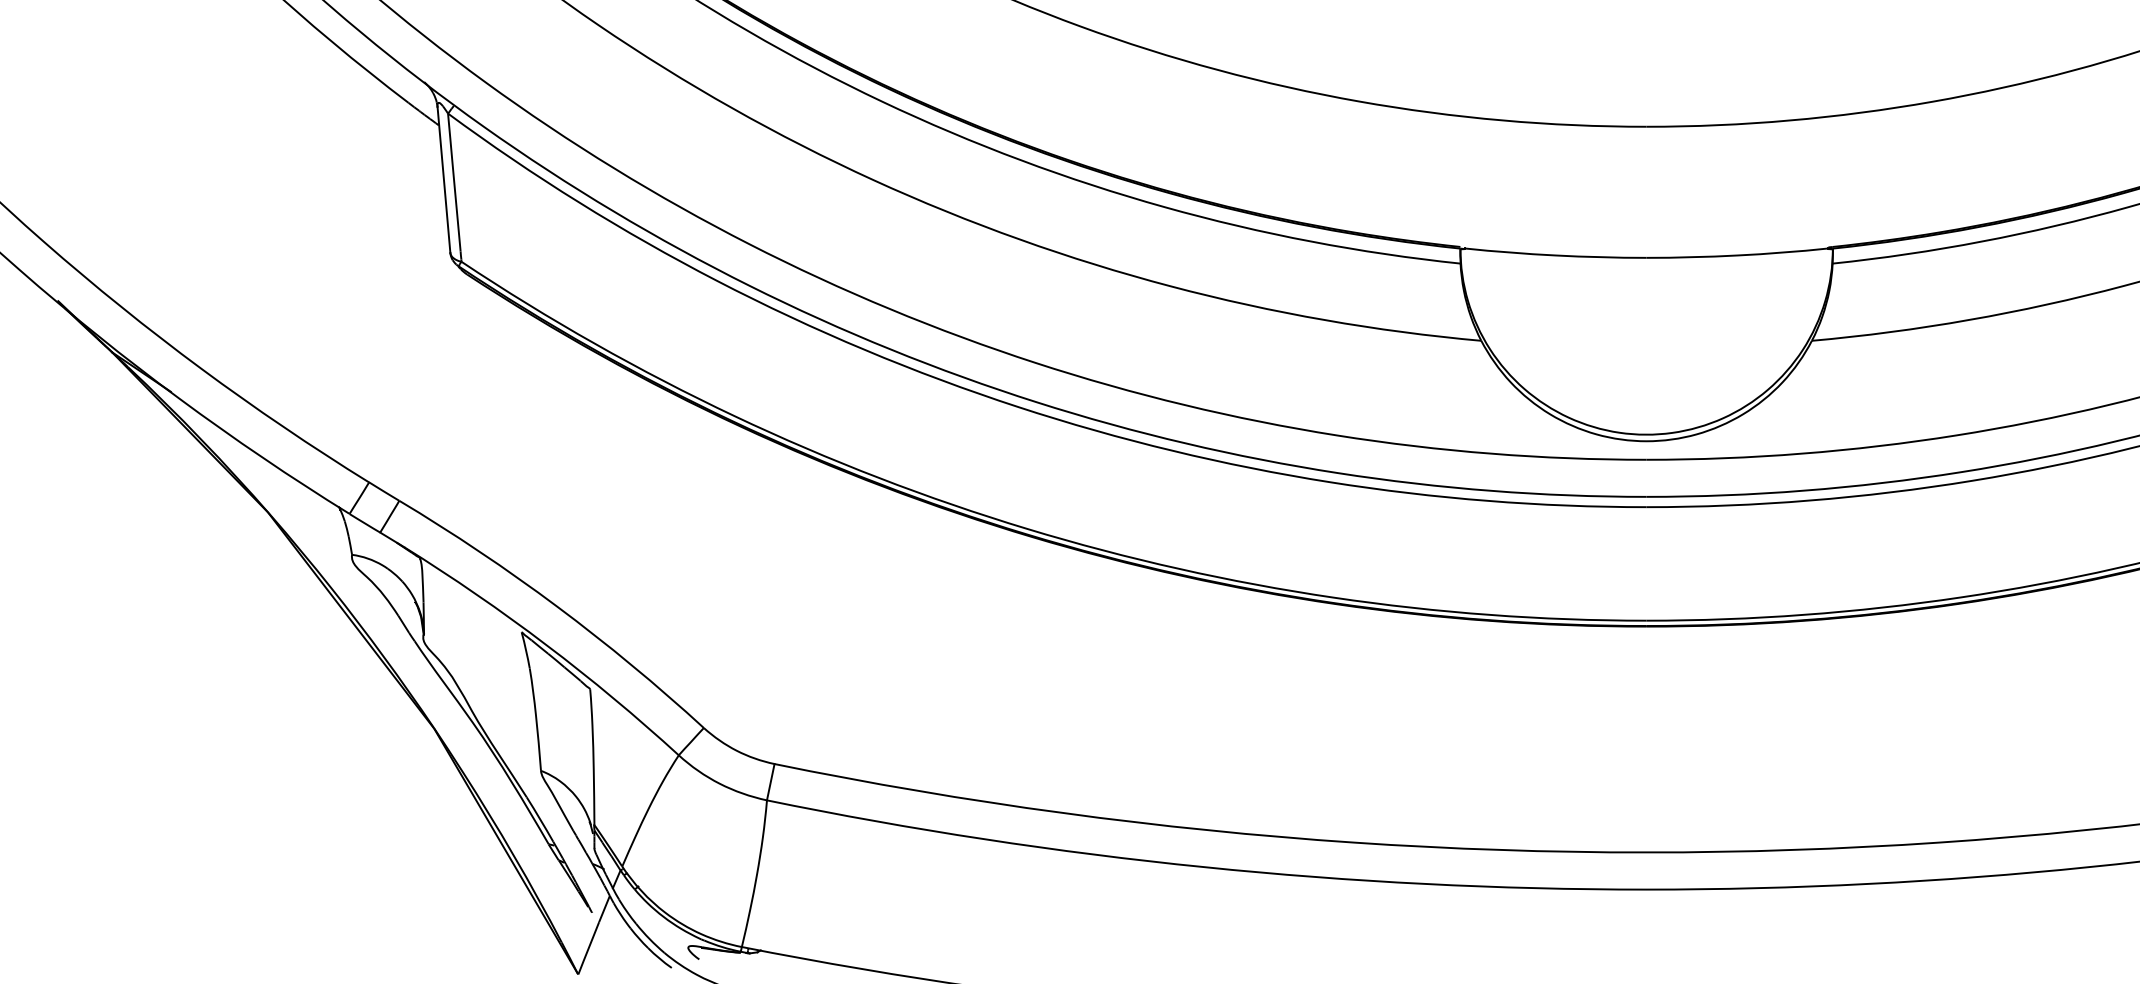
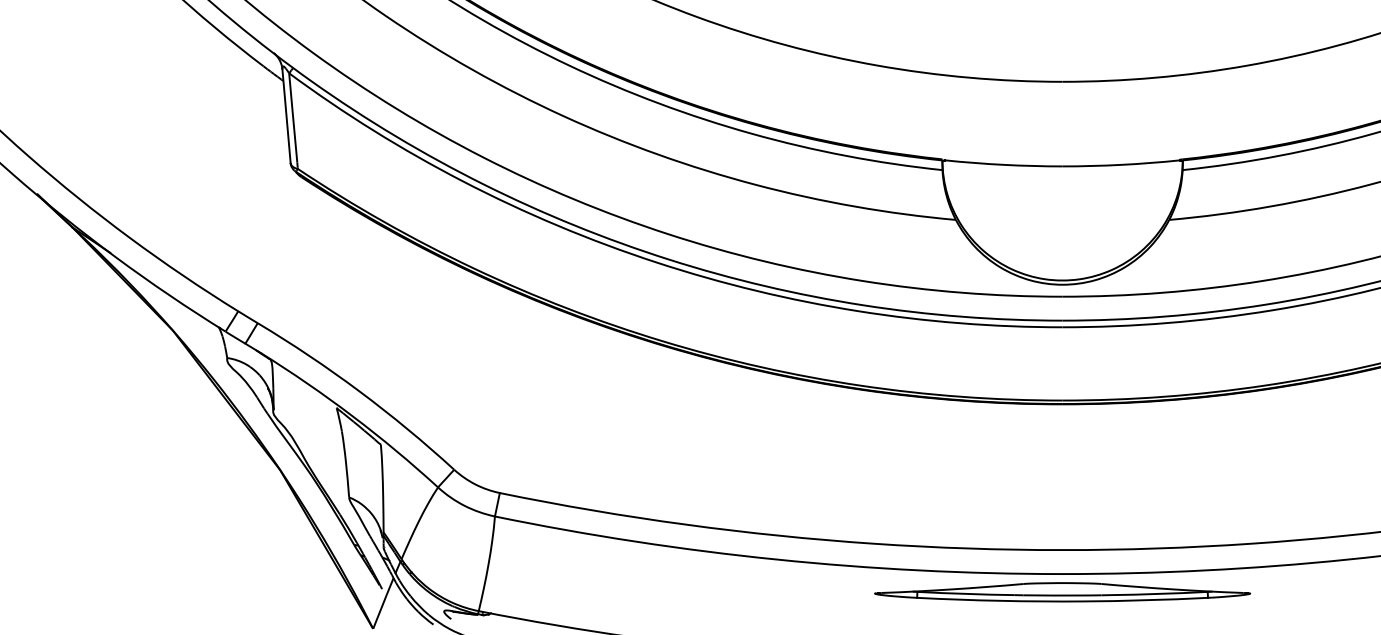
part: (1646, 918) -> (1062, 592), added

